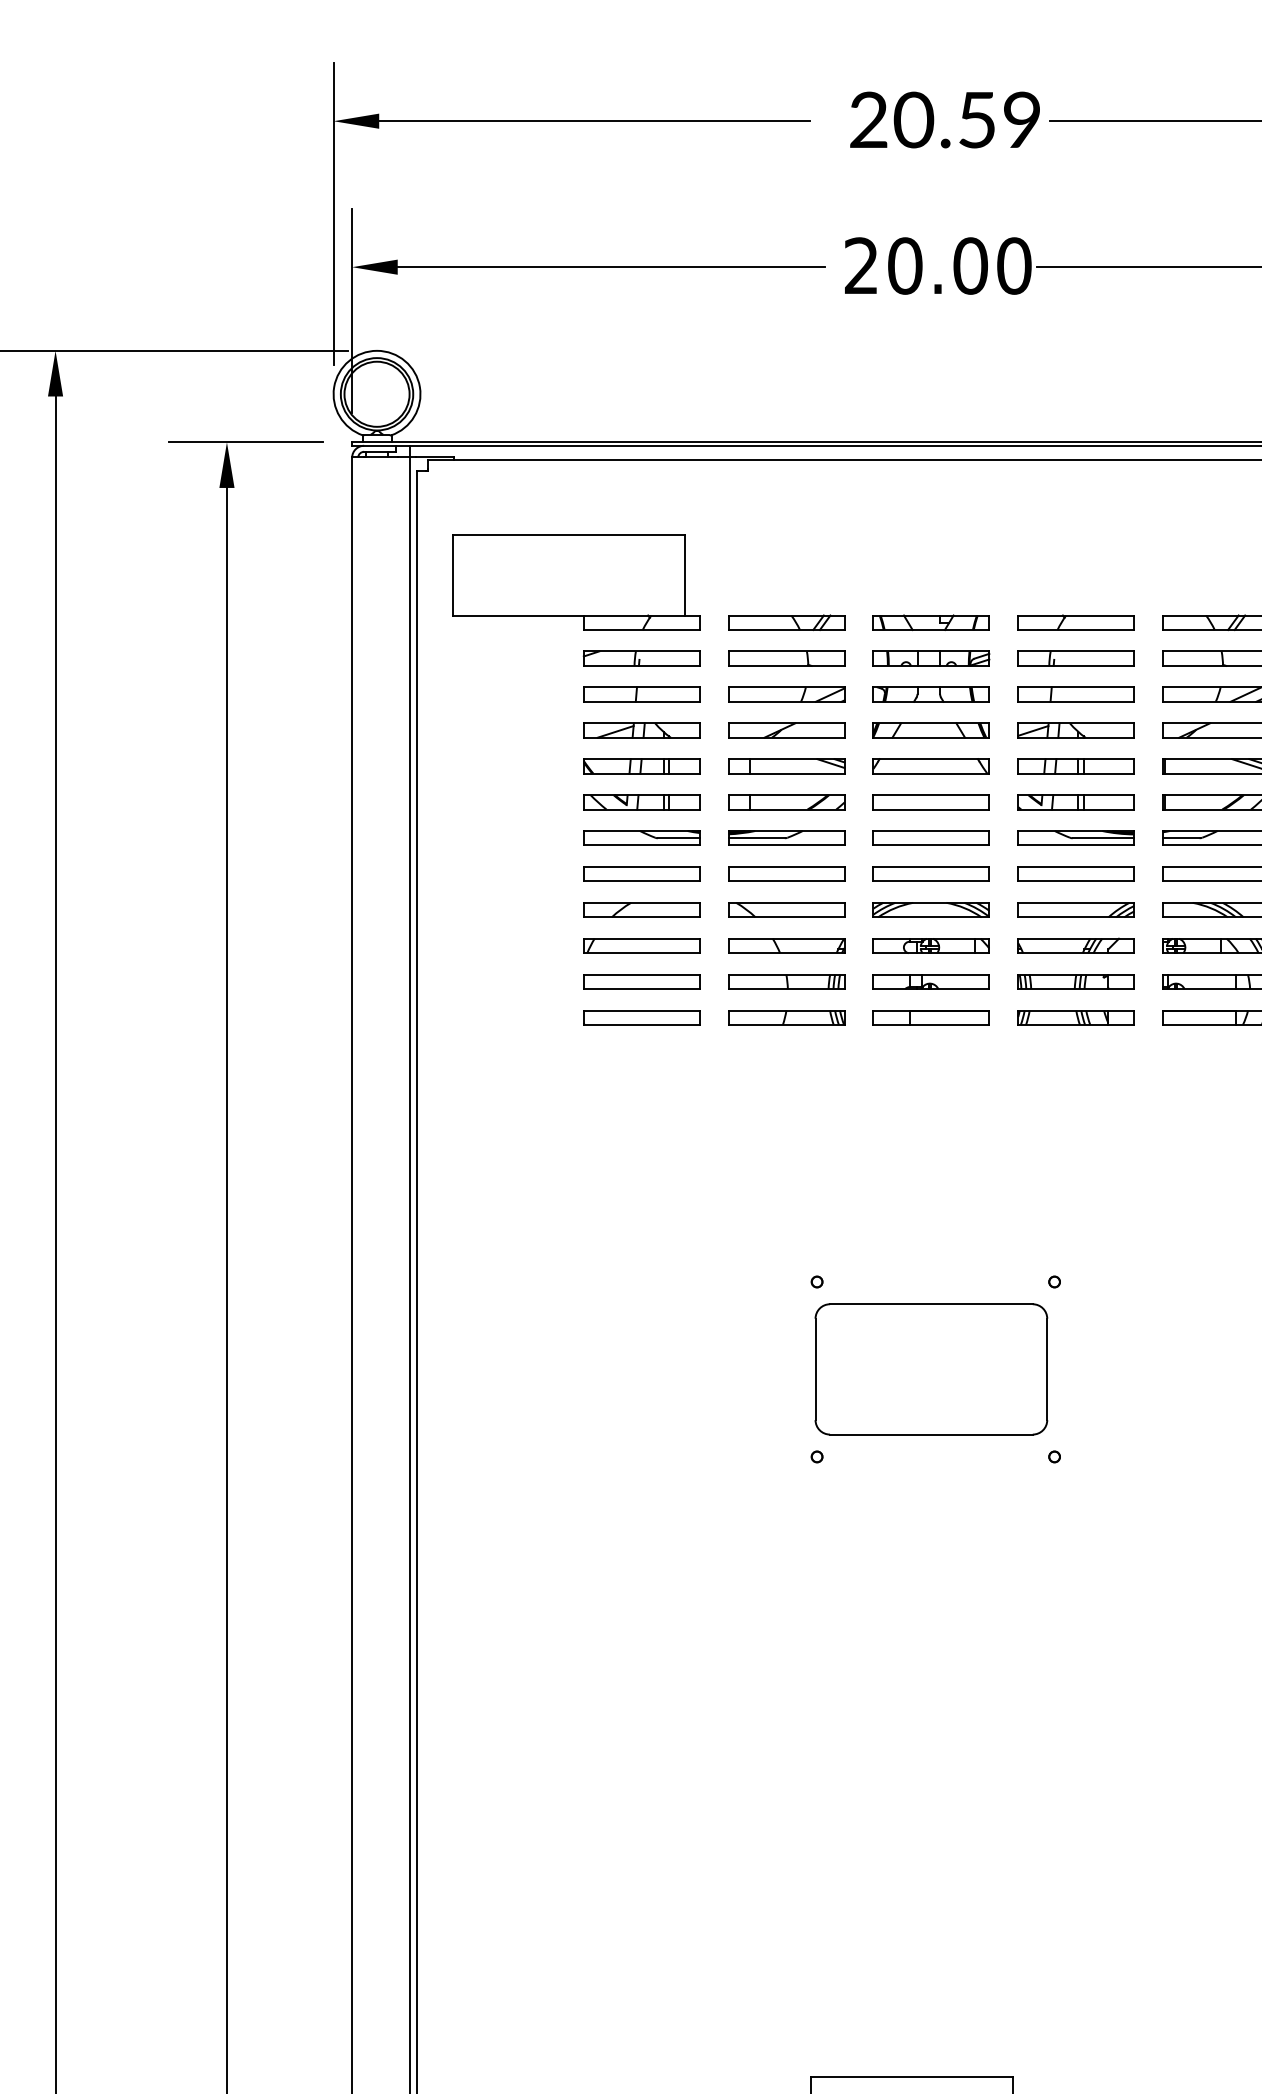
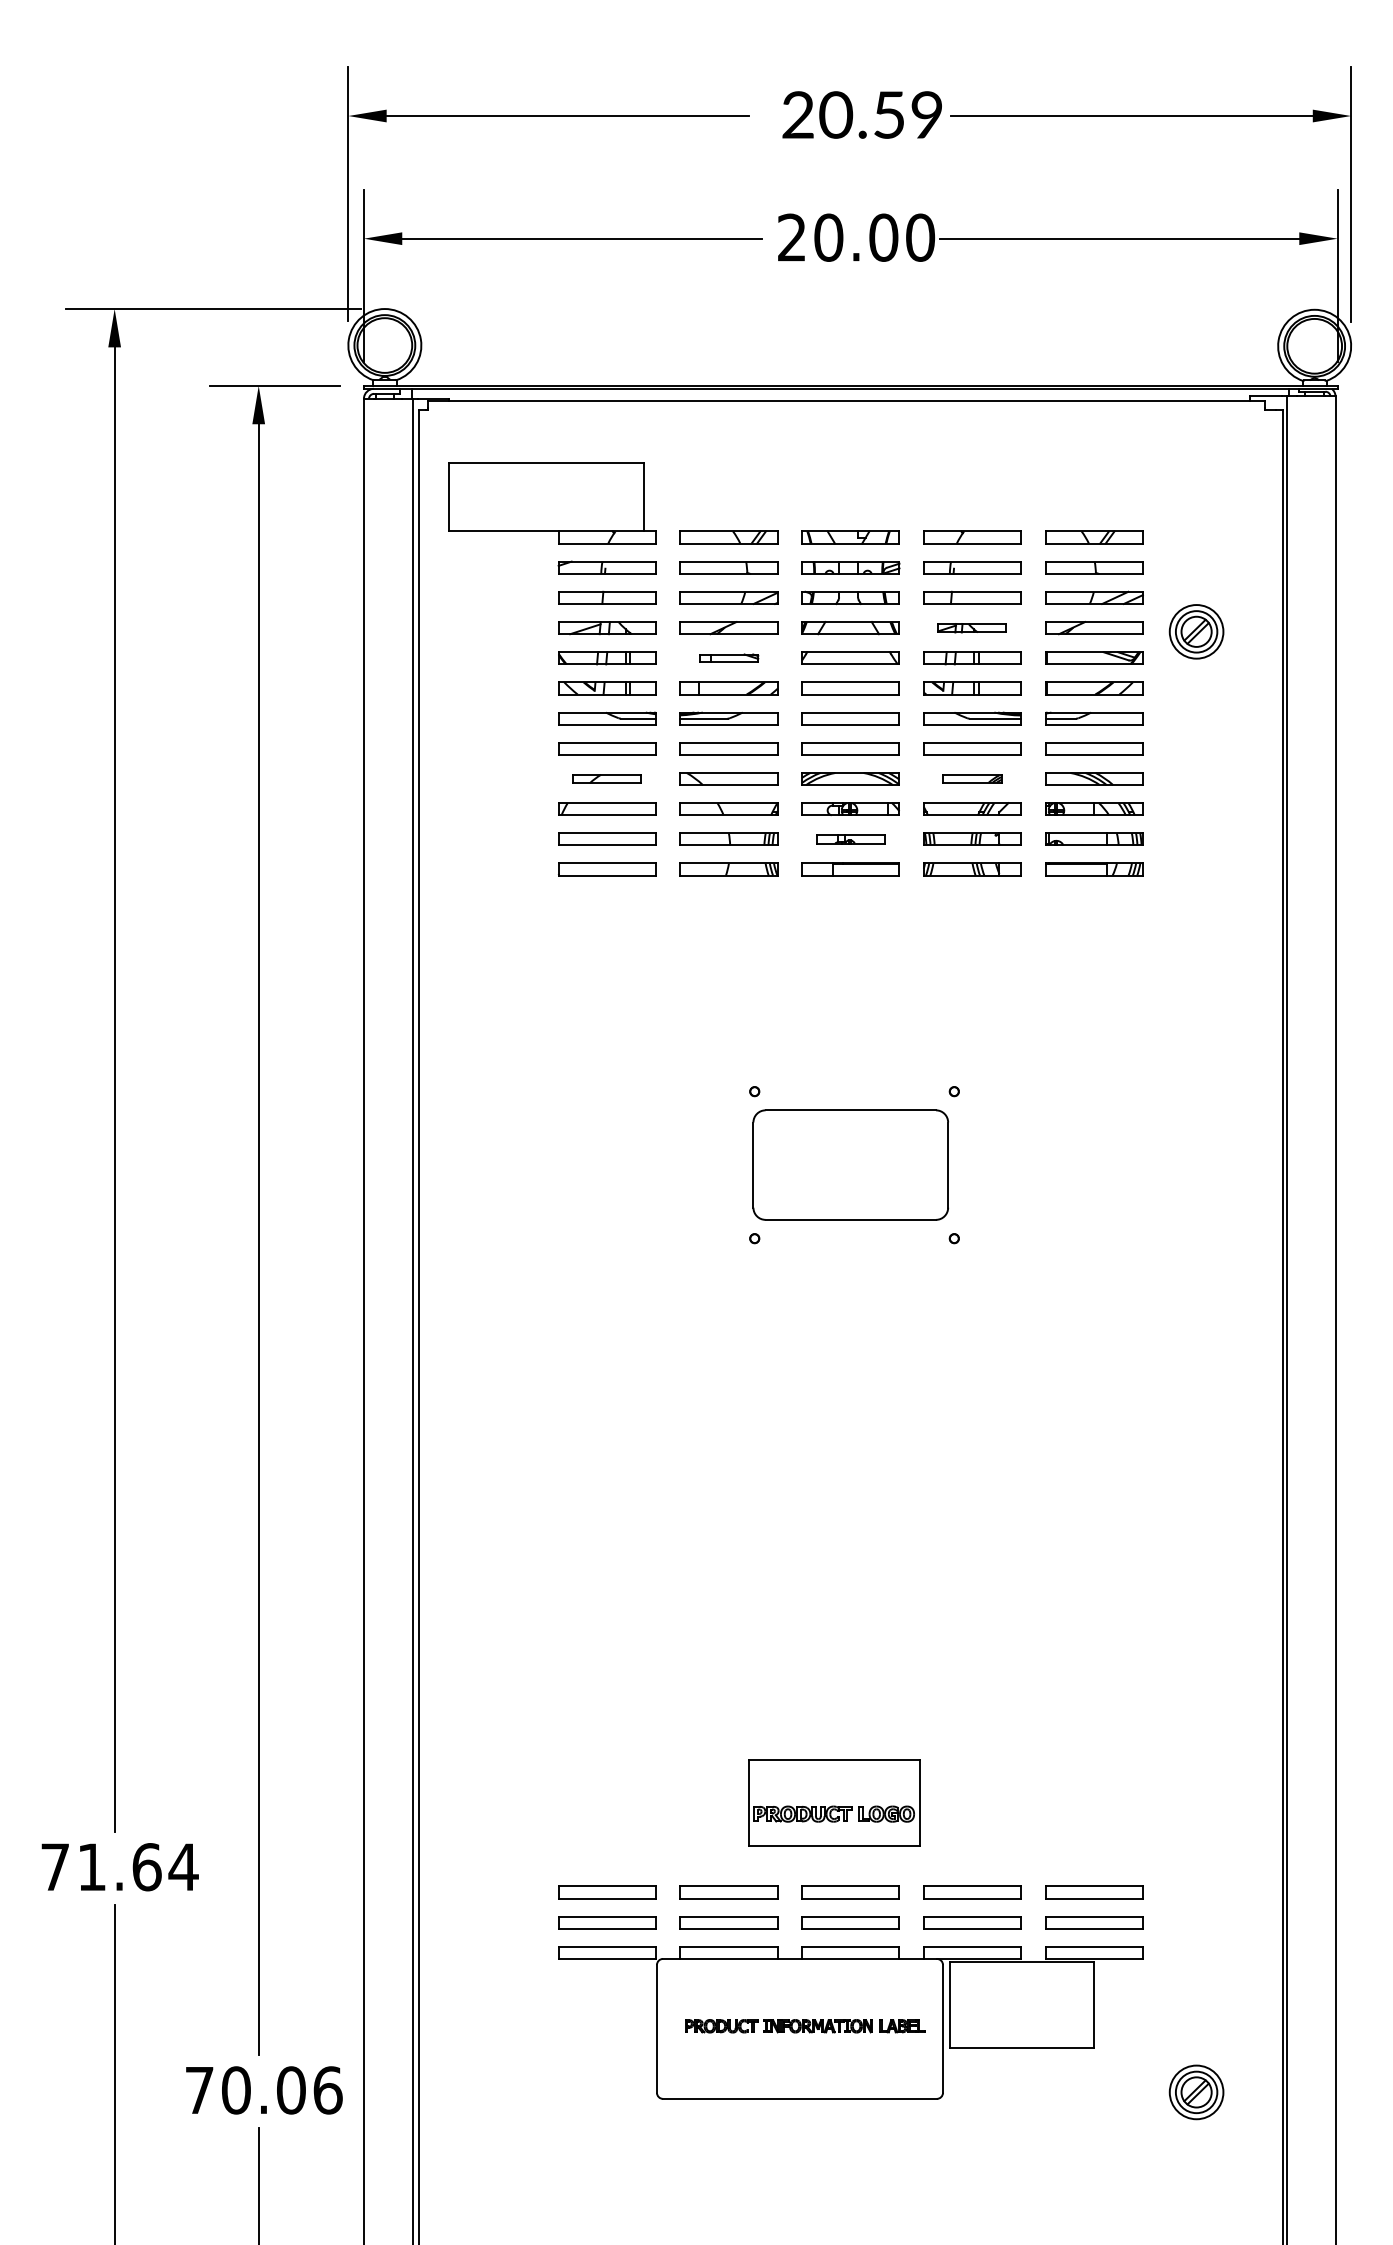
part: (1075, 730) -> (971, 628), size x0.7
part: (785, 765) -> (728, 657), size x0.6
part: (641, 909) -> (607, 778), size x0.7
part: (1076, 909) -> (972, 778), size x0.6
part: (931, 980) -> (850, 838), size x0.7

